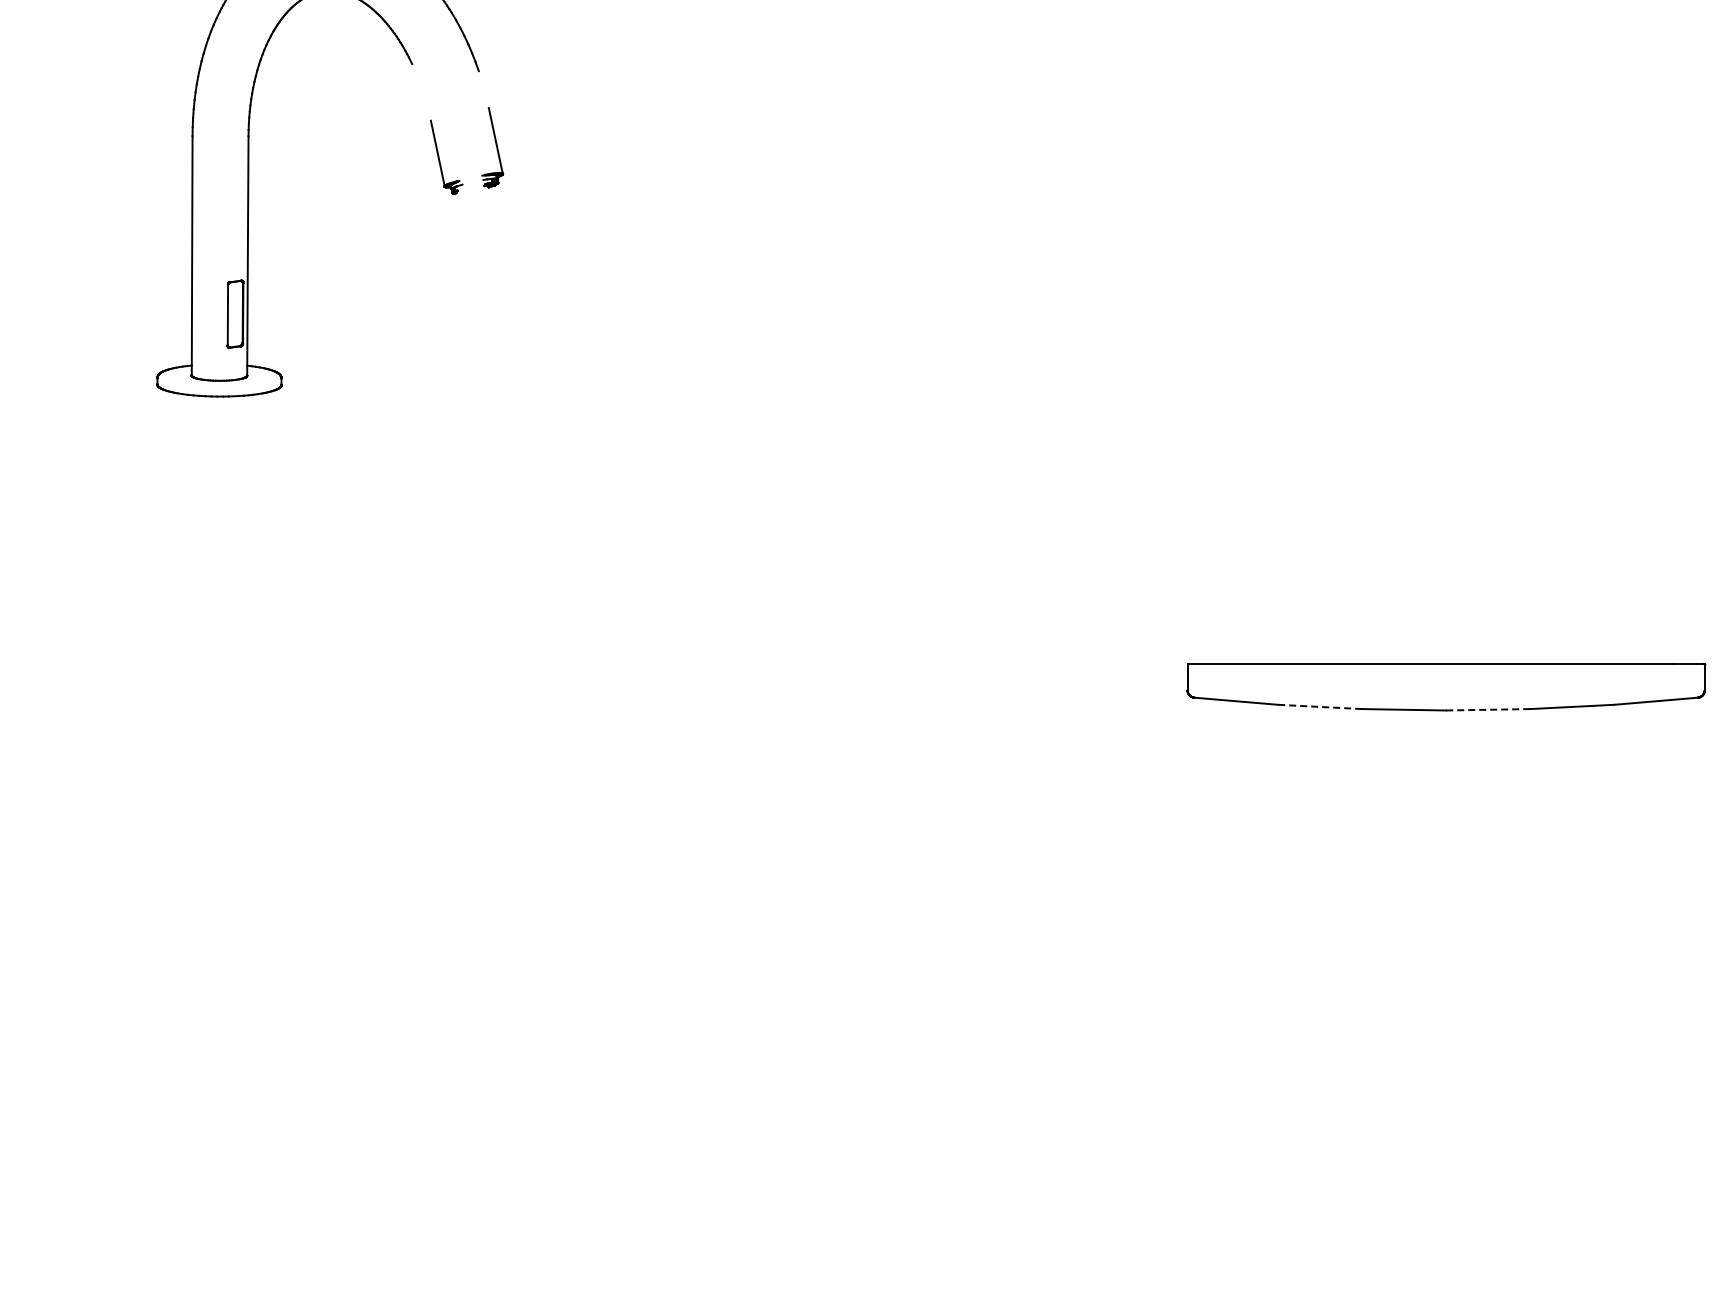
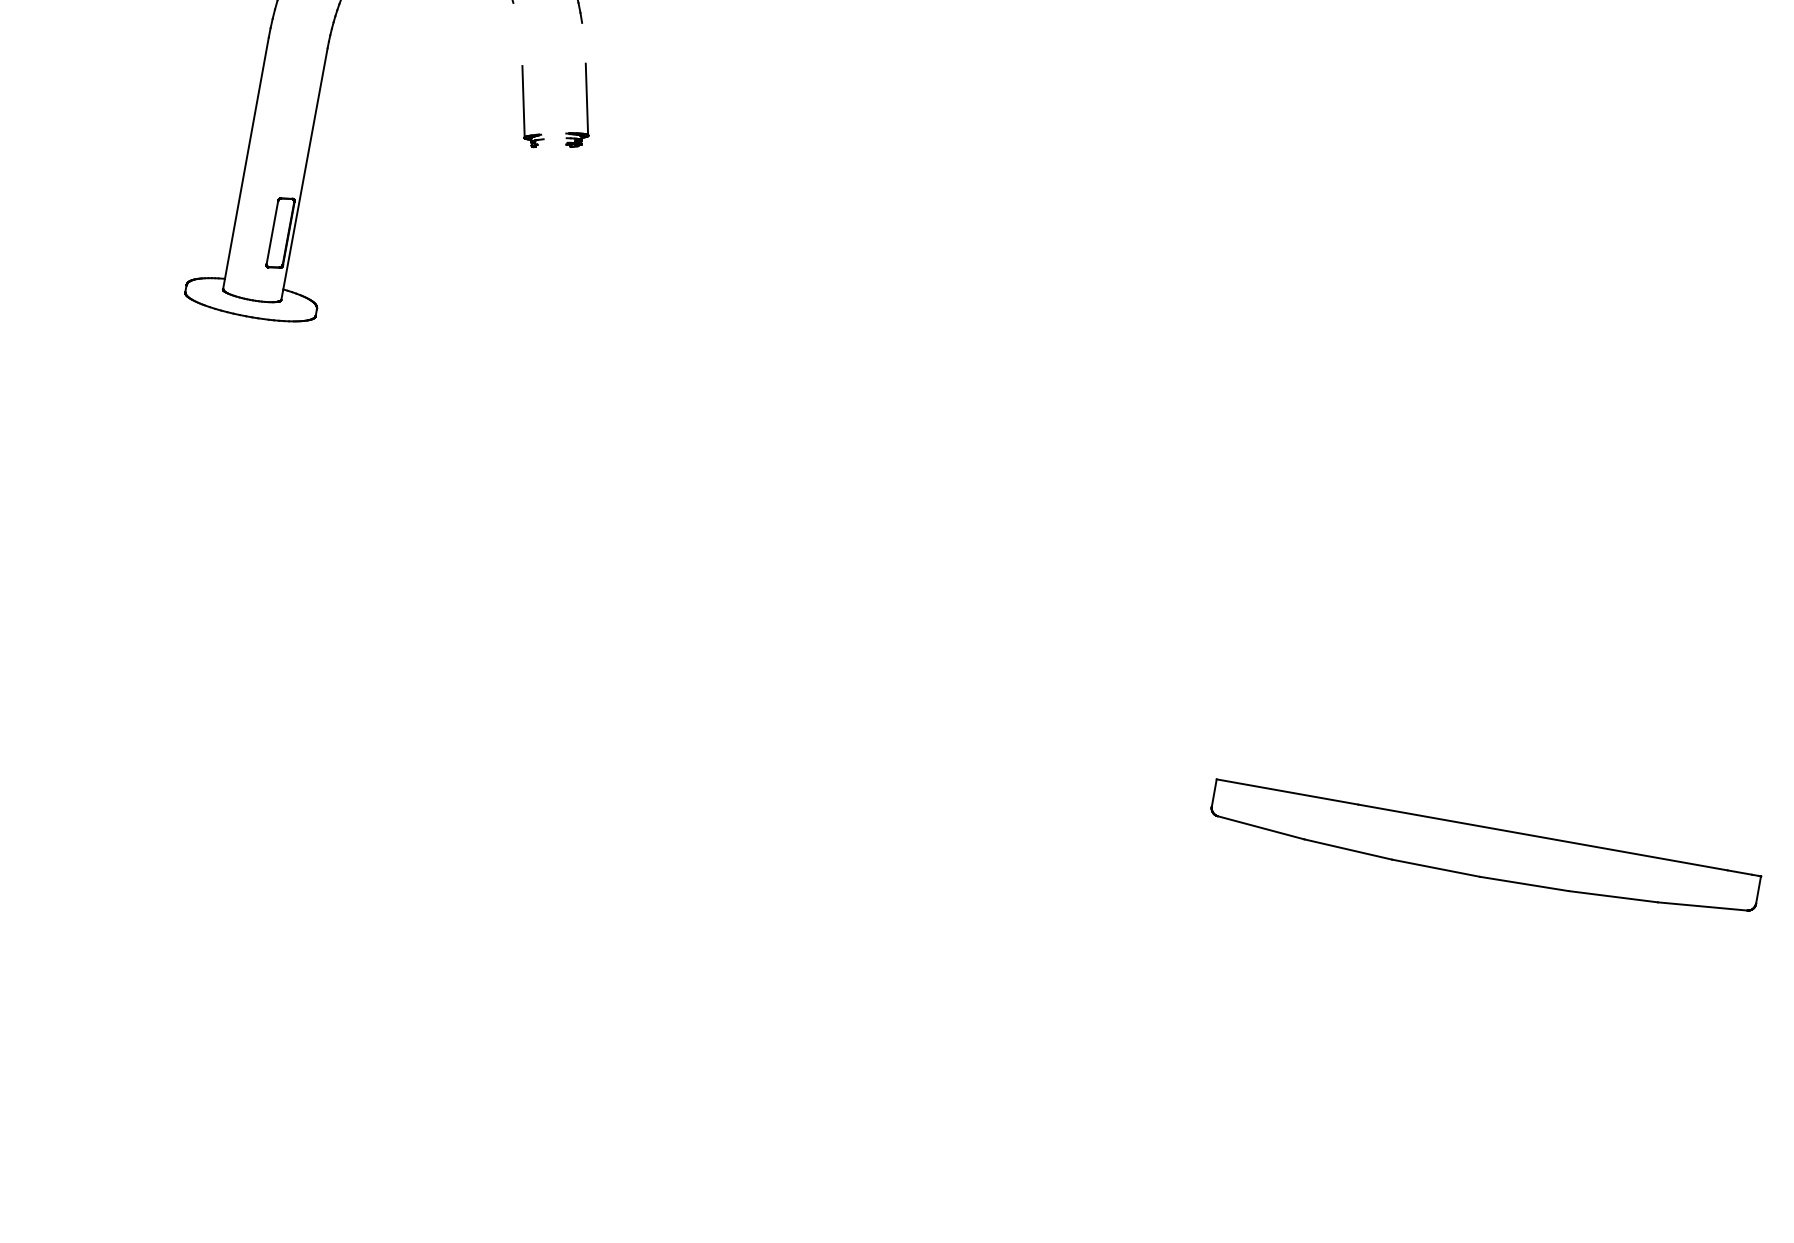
line: (1320, 706) -> (1348, 849), dashed -> solid
line: (1487, 709) -> (1523, 883), dashed -> solid

